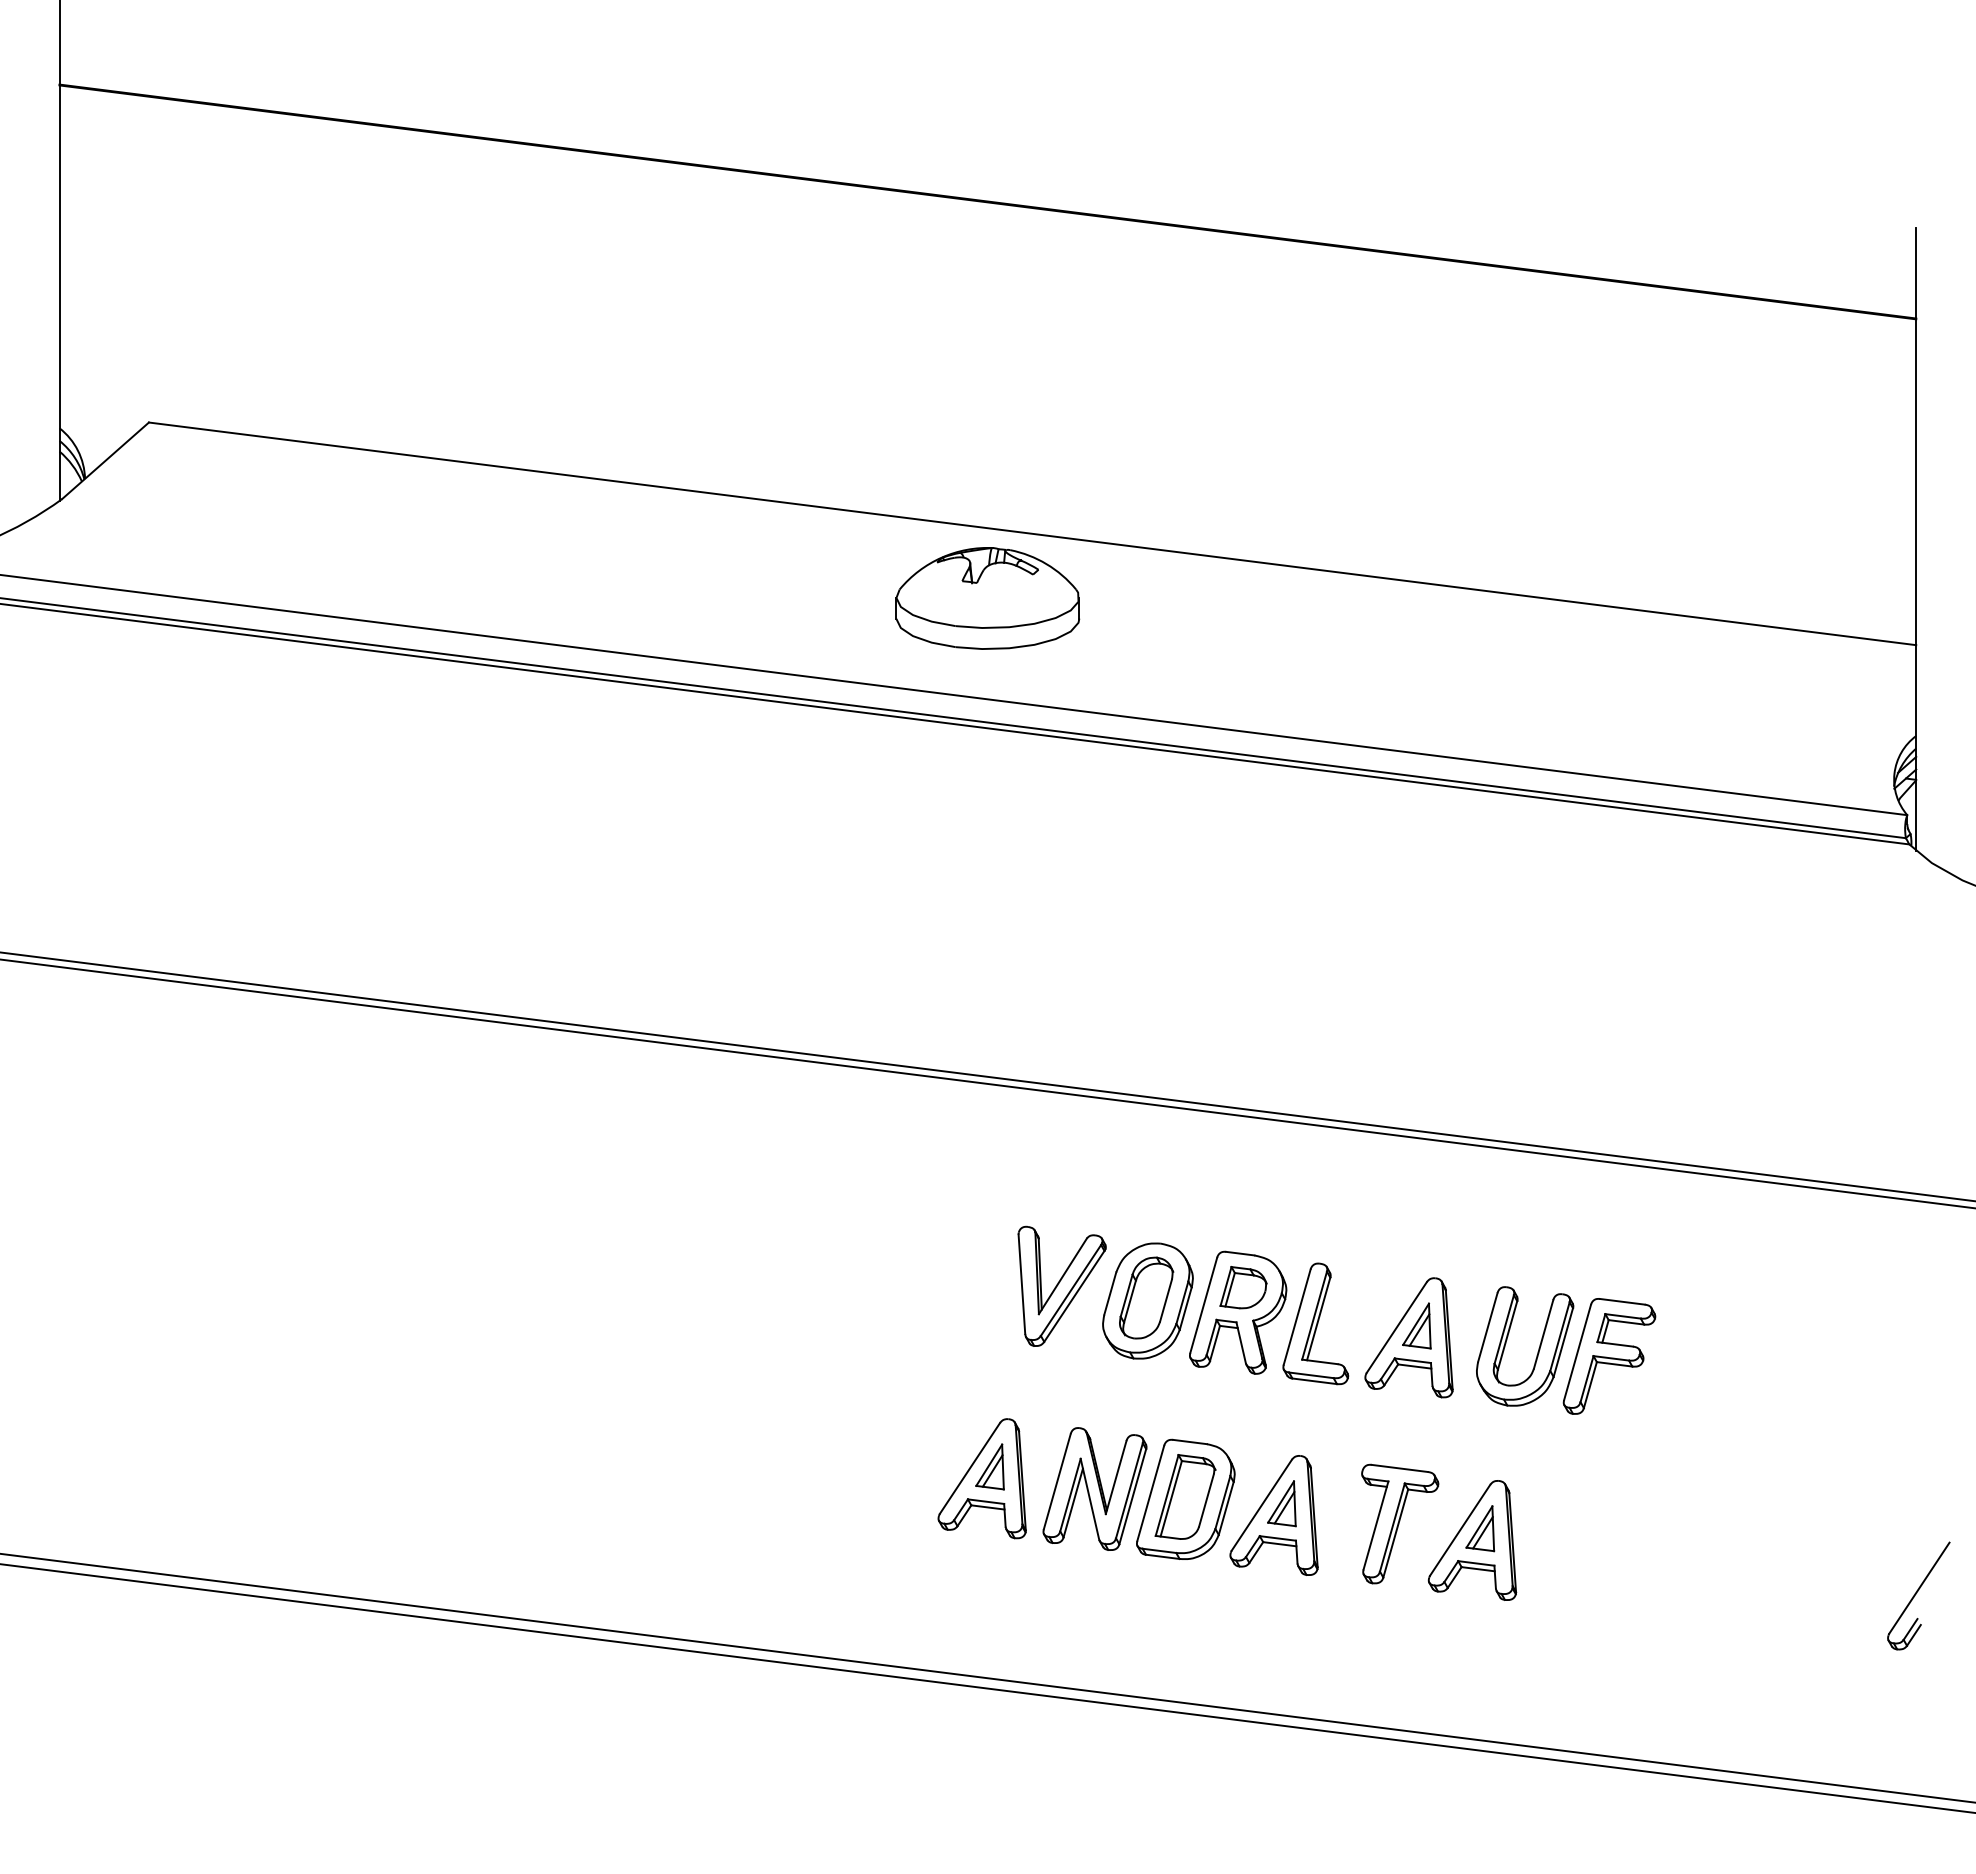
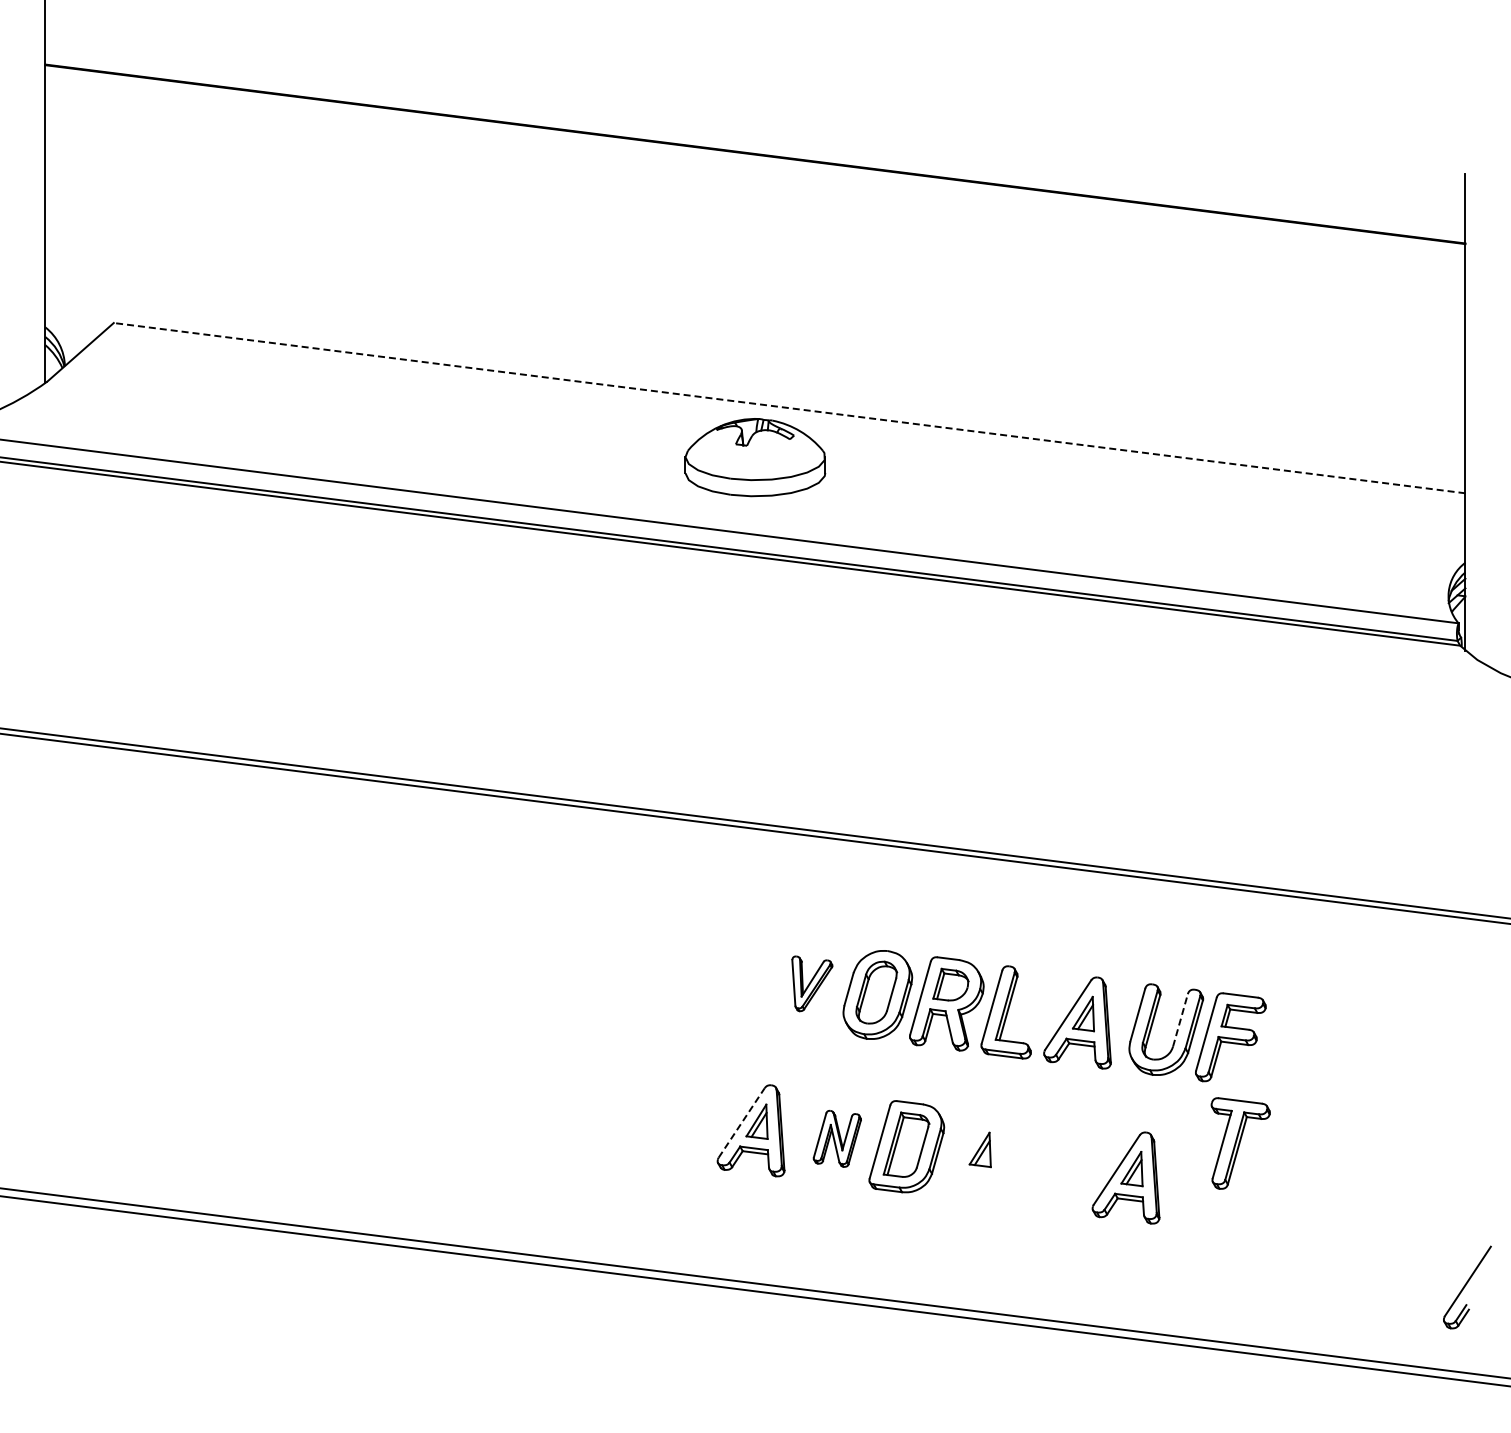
line: (1032, 534) -> (789, 408), solid -> dashed
part: (1062, 1286) -> (812, 983), size x0.6
line: (1543, 1333) -> (1180, 1019), solid -> dashed
line: (969, 1467) -> (741, 1122), solid -> dashed
part: (1095, 1488) -> (837, 1138), size x0.6
part: (1274, 1514) -> (974, 1158), removed
part: (1399, 1524) -> (1240, 1143), moved
part: (1918, 1595) -> (1467, 1287), moved

